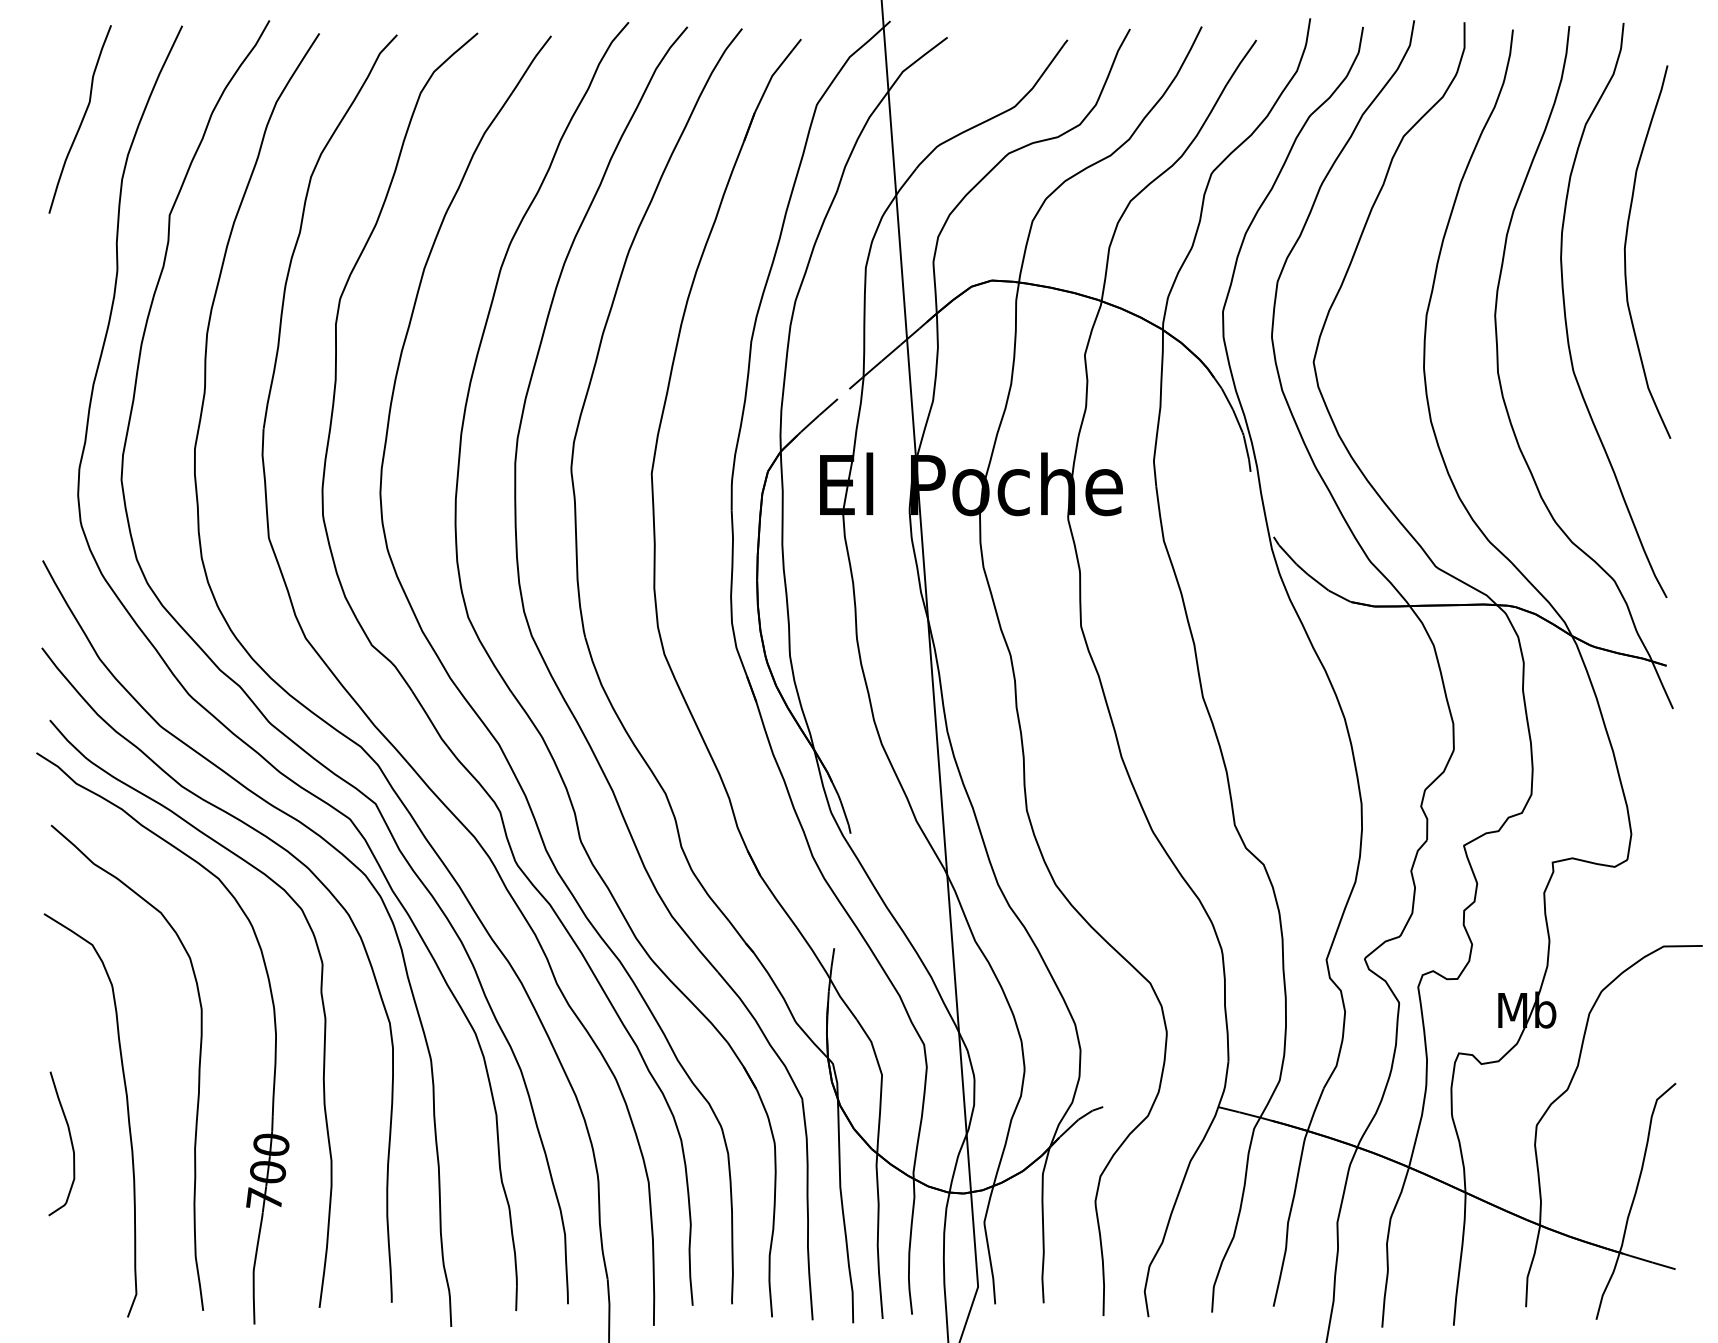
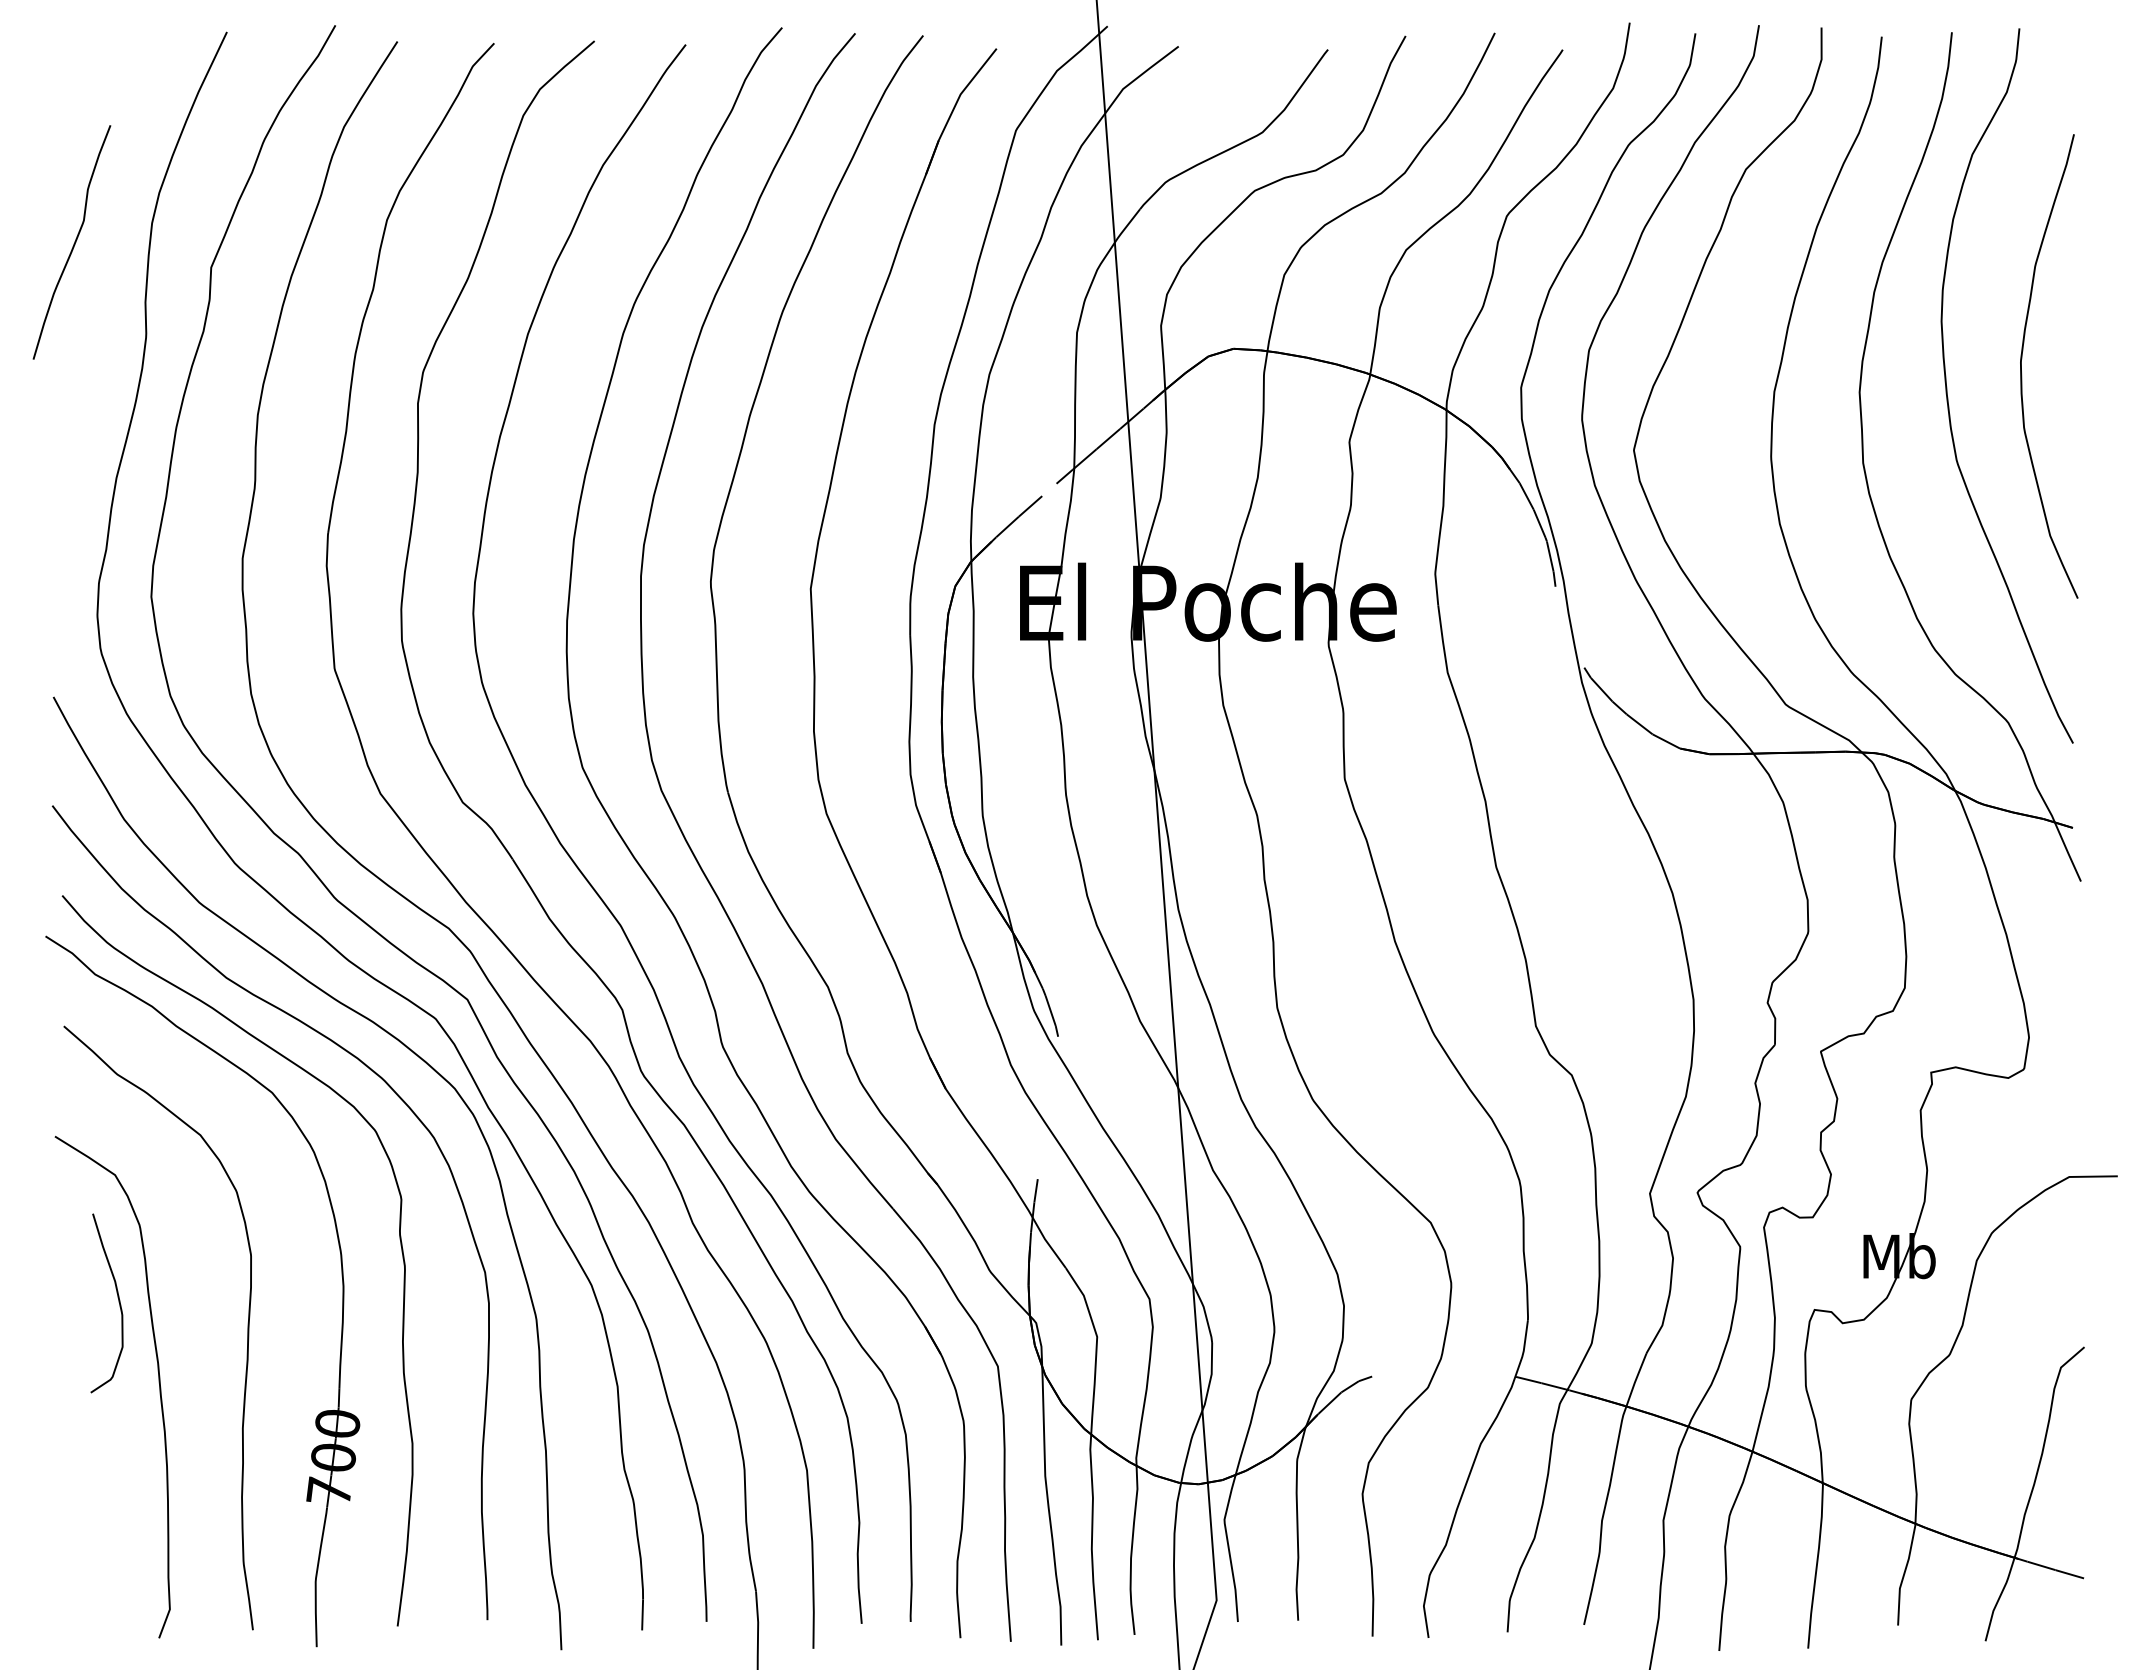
curve: (81, 120) -> (73, 243), moved
curve: (1625, 252) -> (2021, 366), moved
curve: (70, 1143) -> (118, 1302), moved

